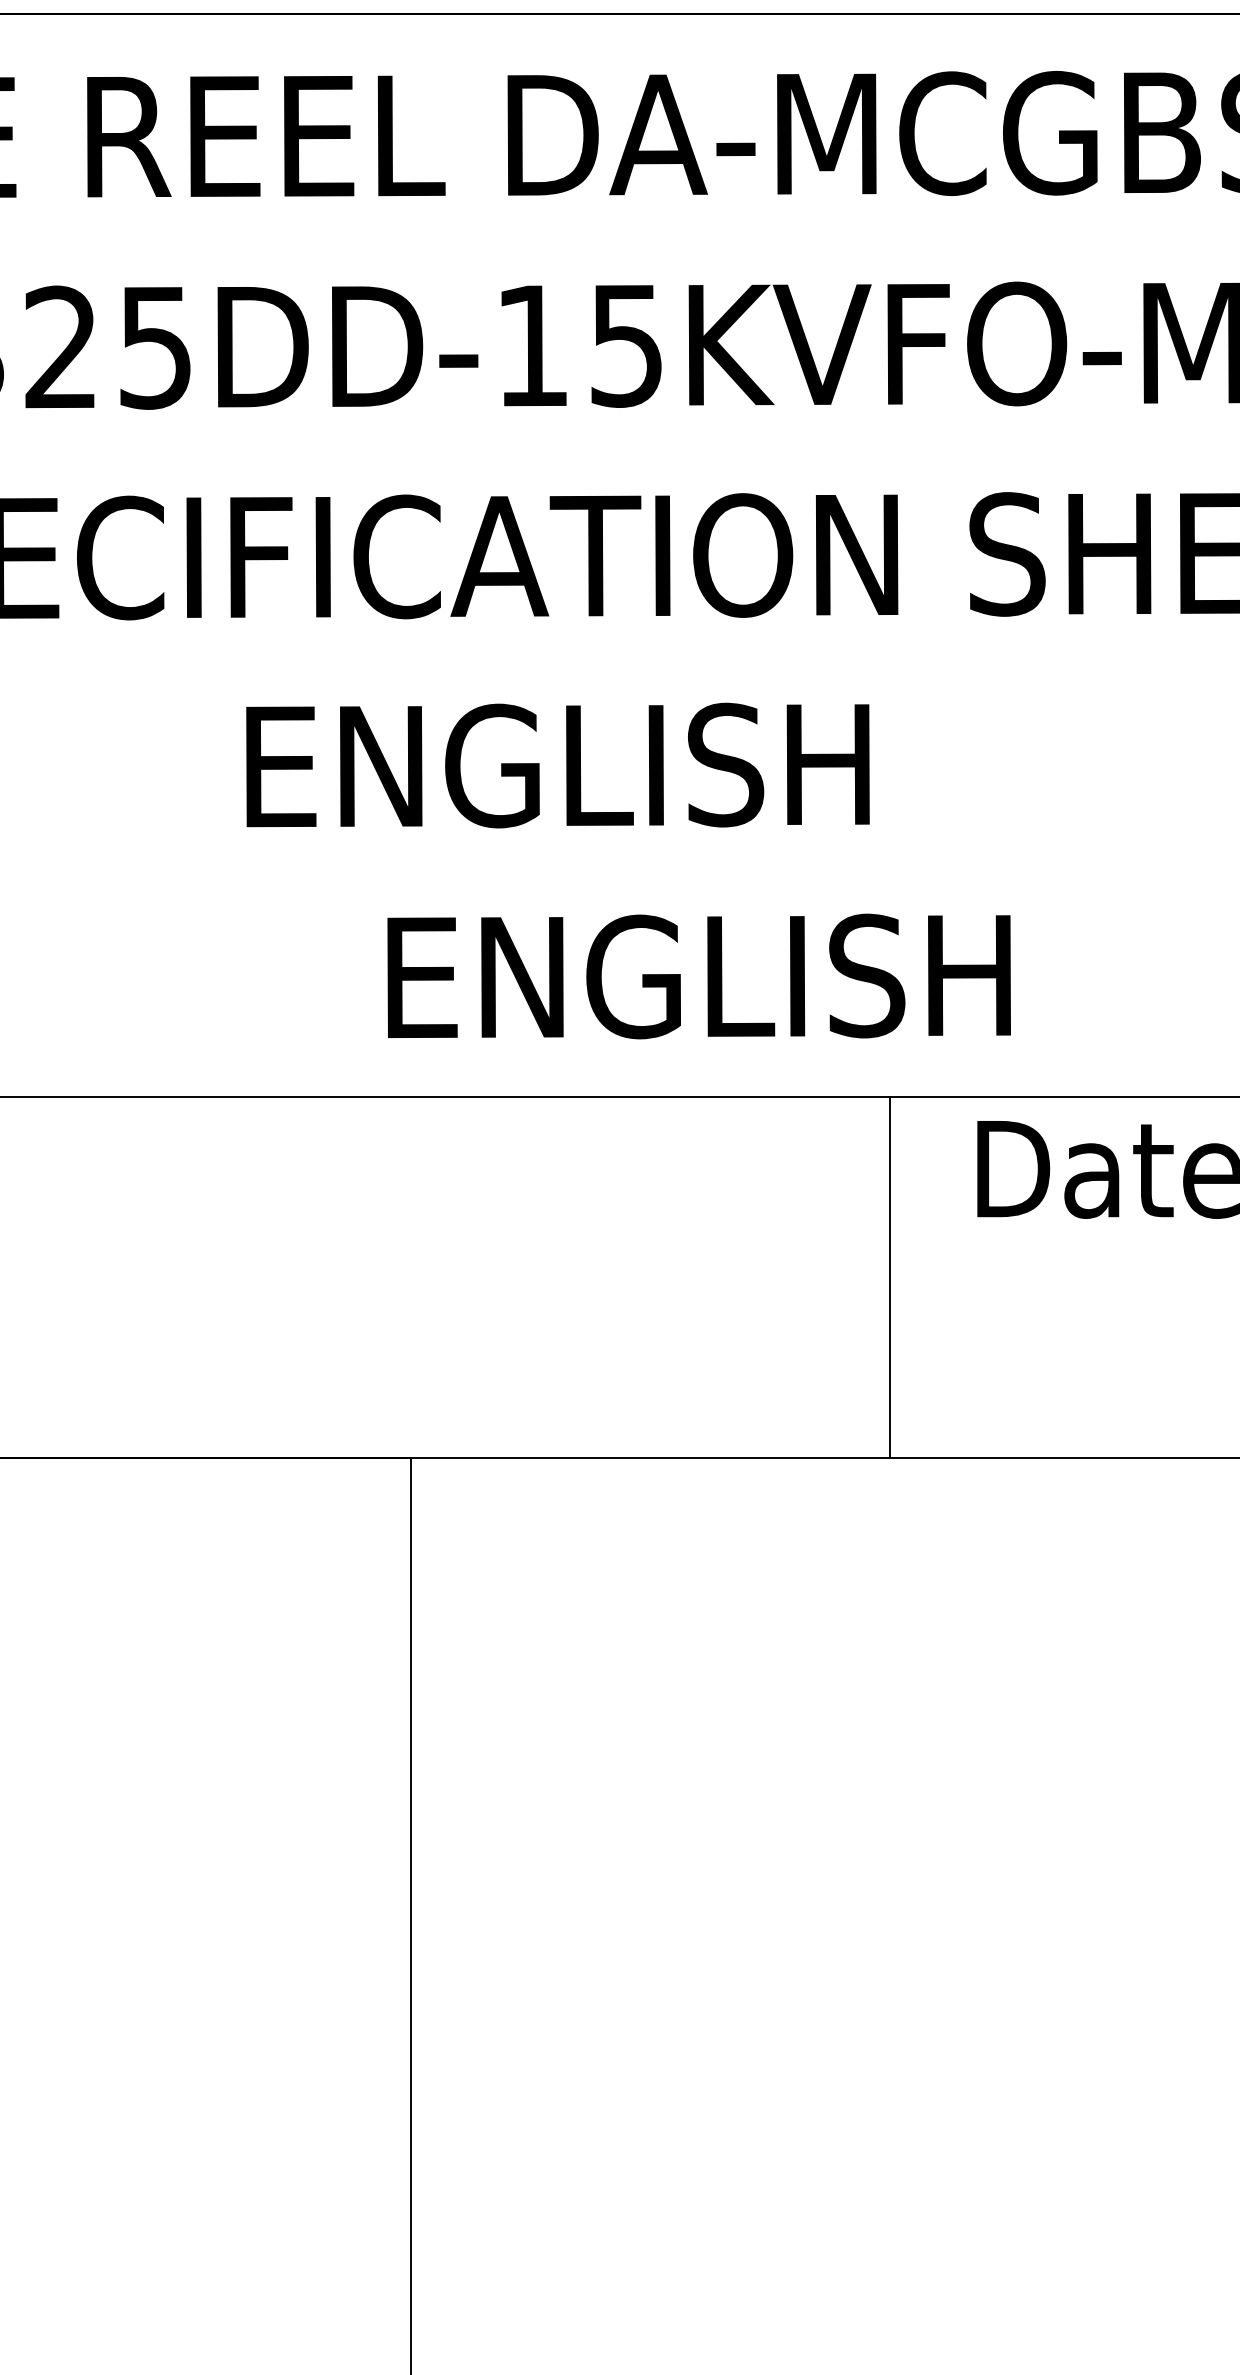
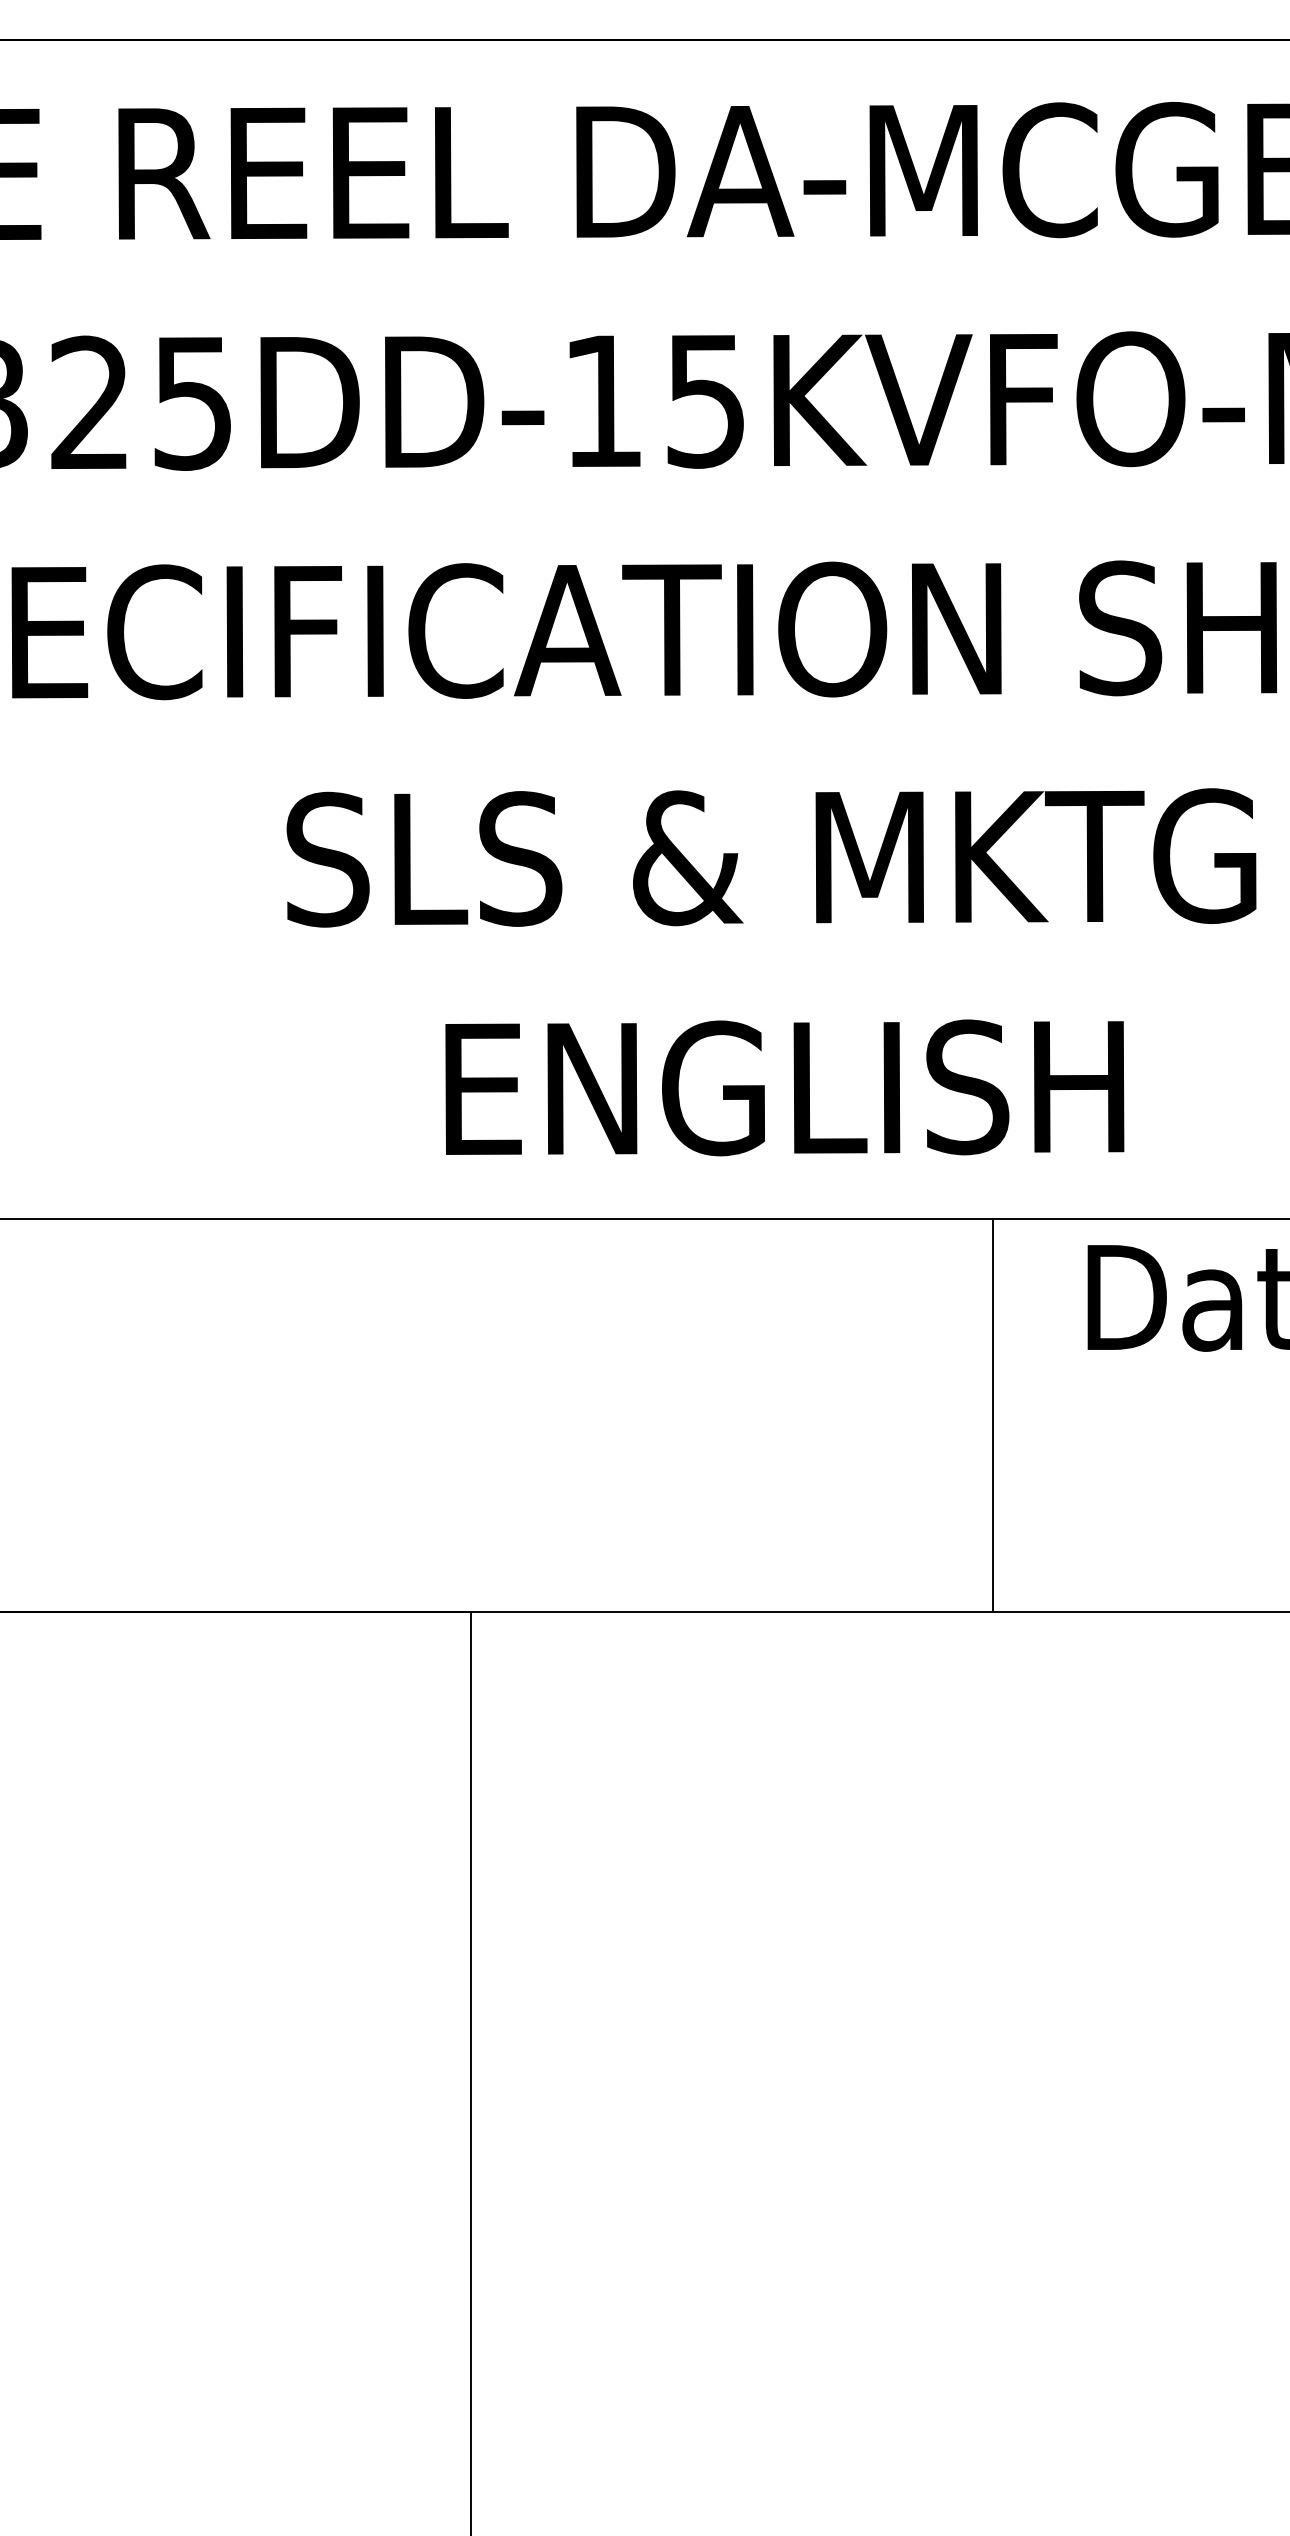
text: (686, 765) -> (771, 858), ENGLISH -> SLS & MKTG

